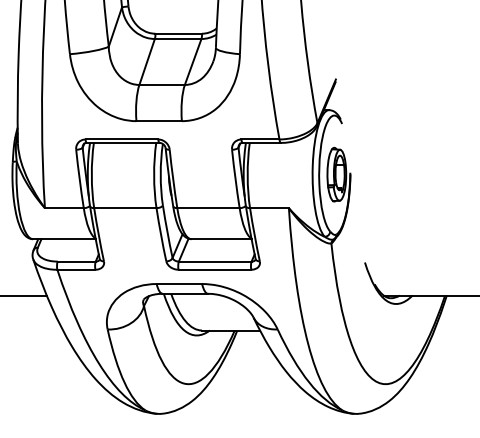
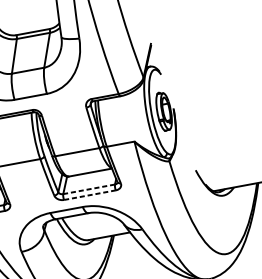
line: (214, 261) -> (88, 189), solid -> dashed
line: (215, 269) -> (90, 194), solid -> dashed

